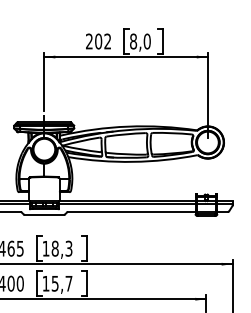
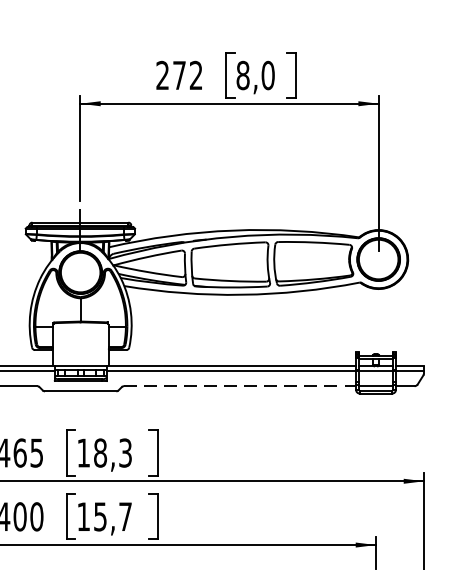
text: (98, 41) -> (179, 75), 202 -> 272
line: (131, 212) -> (239, 387), solid -> dashed

